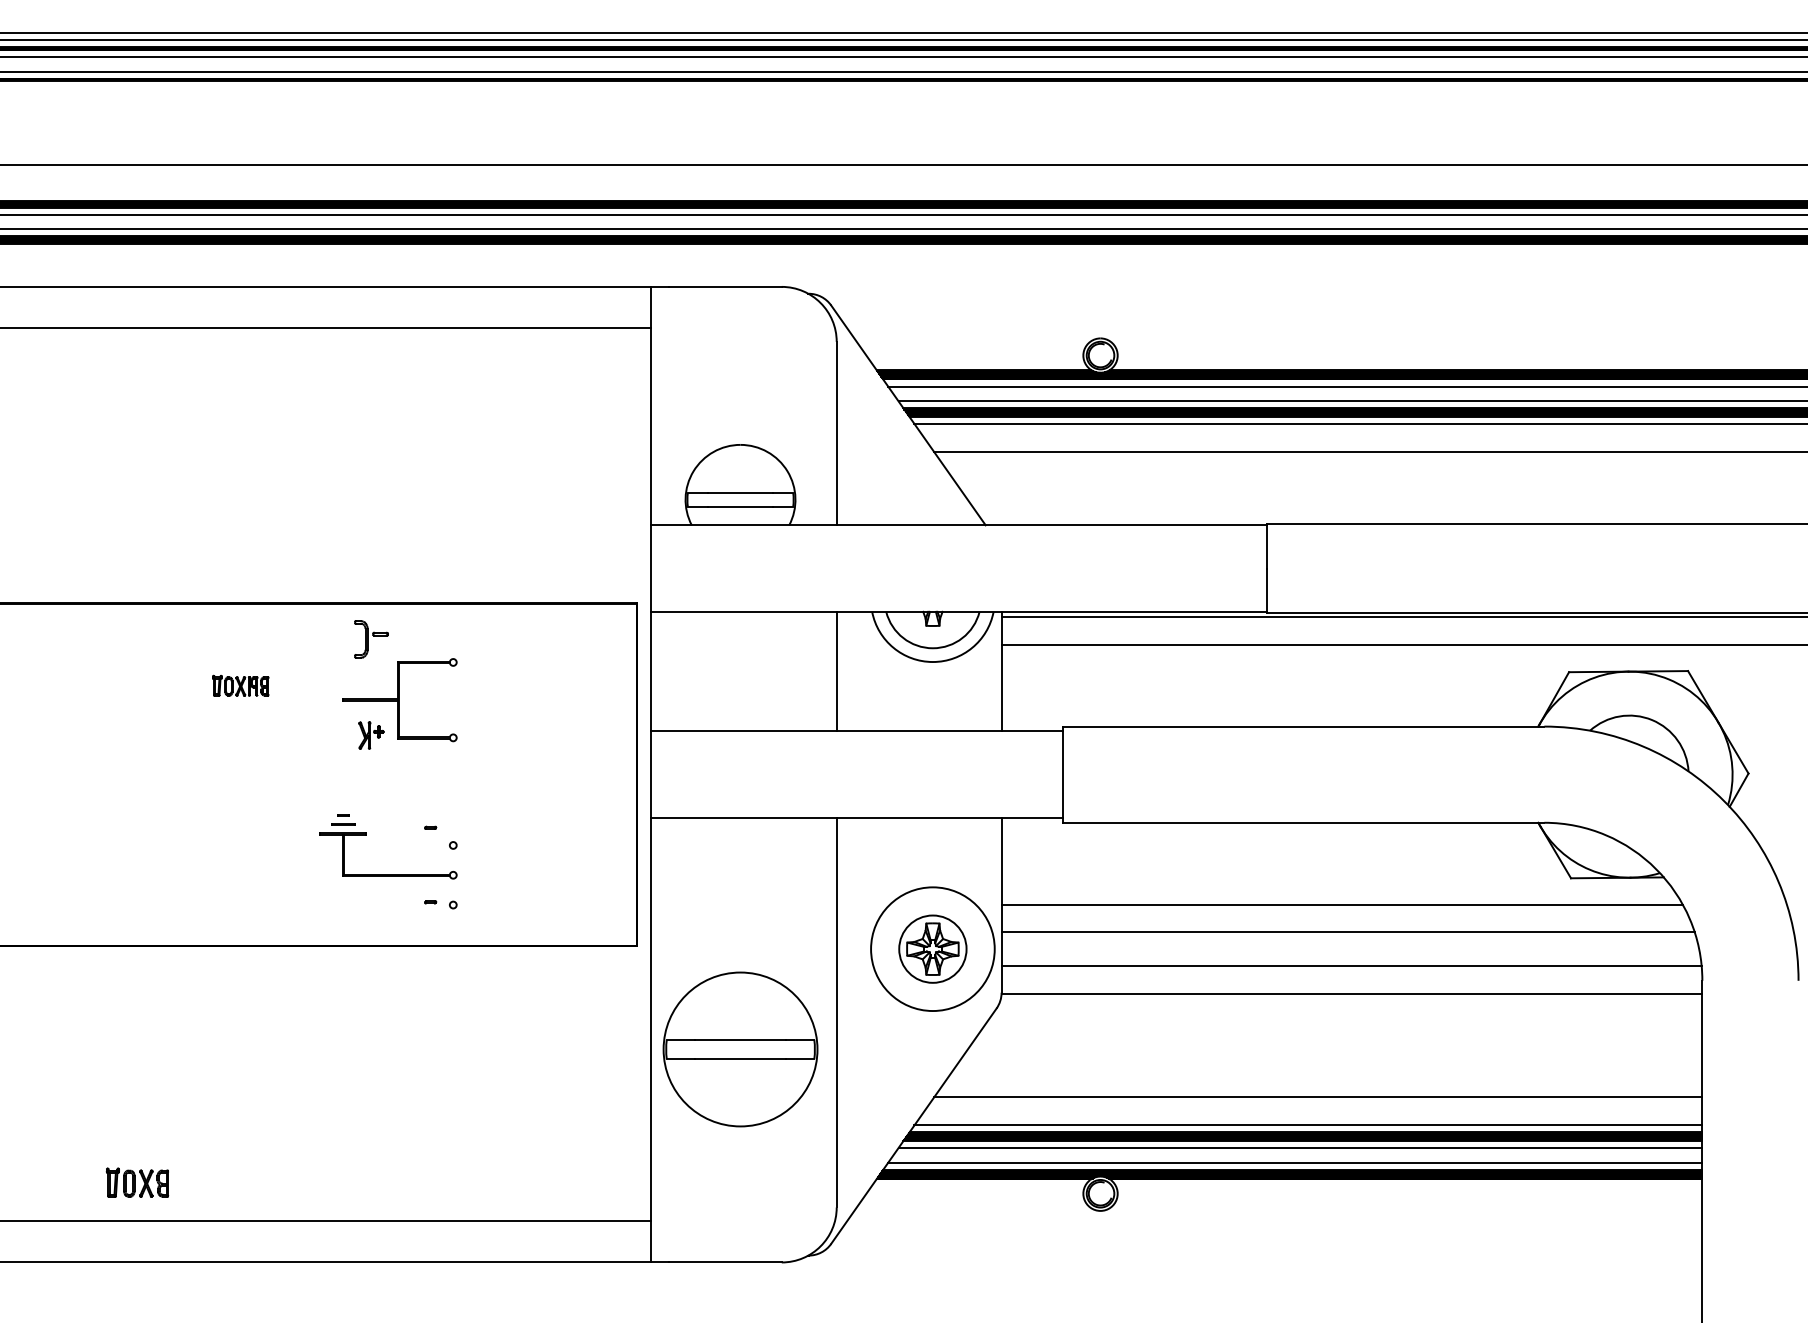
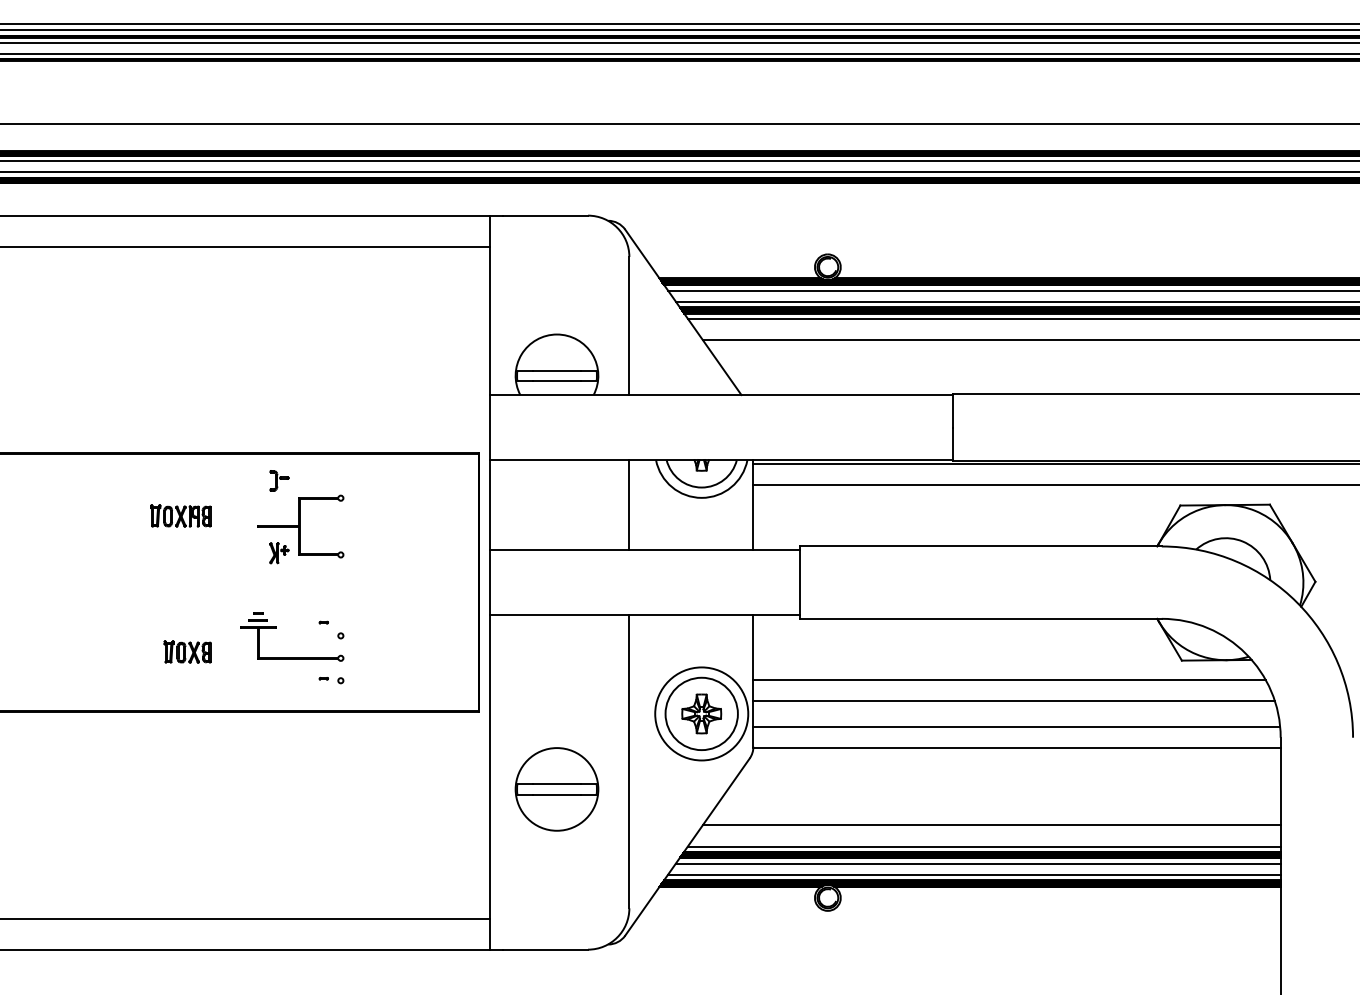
part: (371, 639) -> (279, 480), size x0.71
part: (240, 685) -> (180, 515), size x1.43
circle: (932, 949) -> (701, 714), size x1.43
part: (740, 1049) -> (556, 789), size x0.71
part: (137, 1182) -> (187, 651), moved

